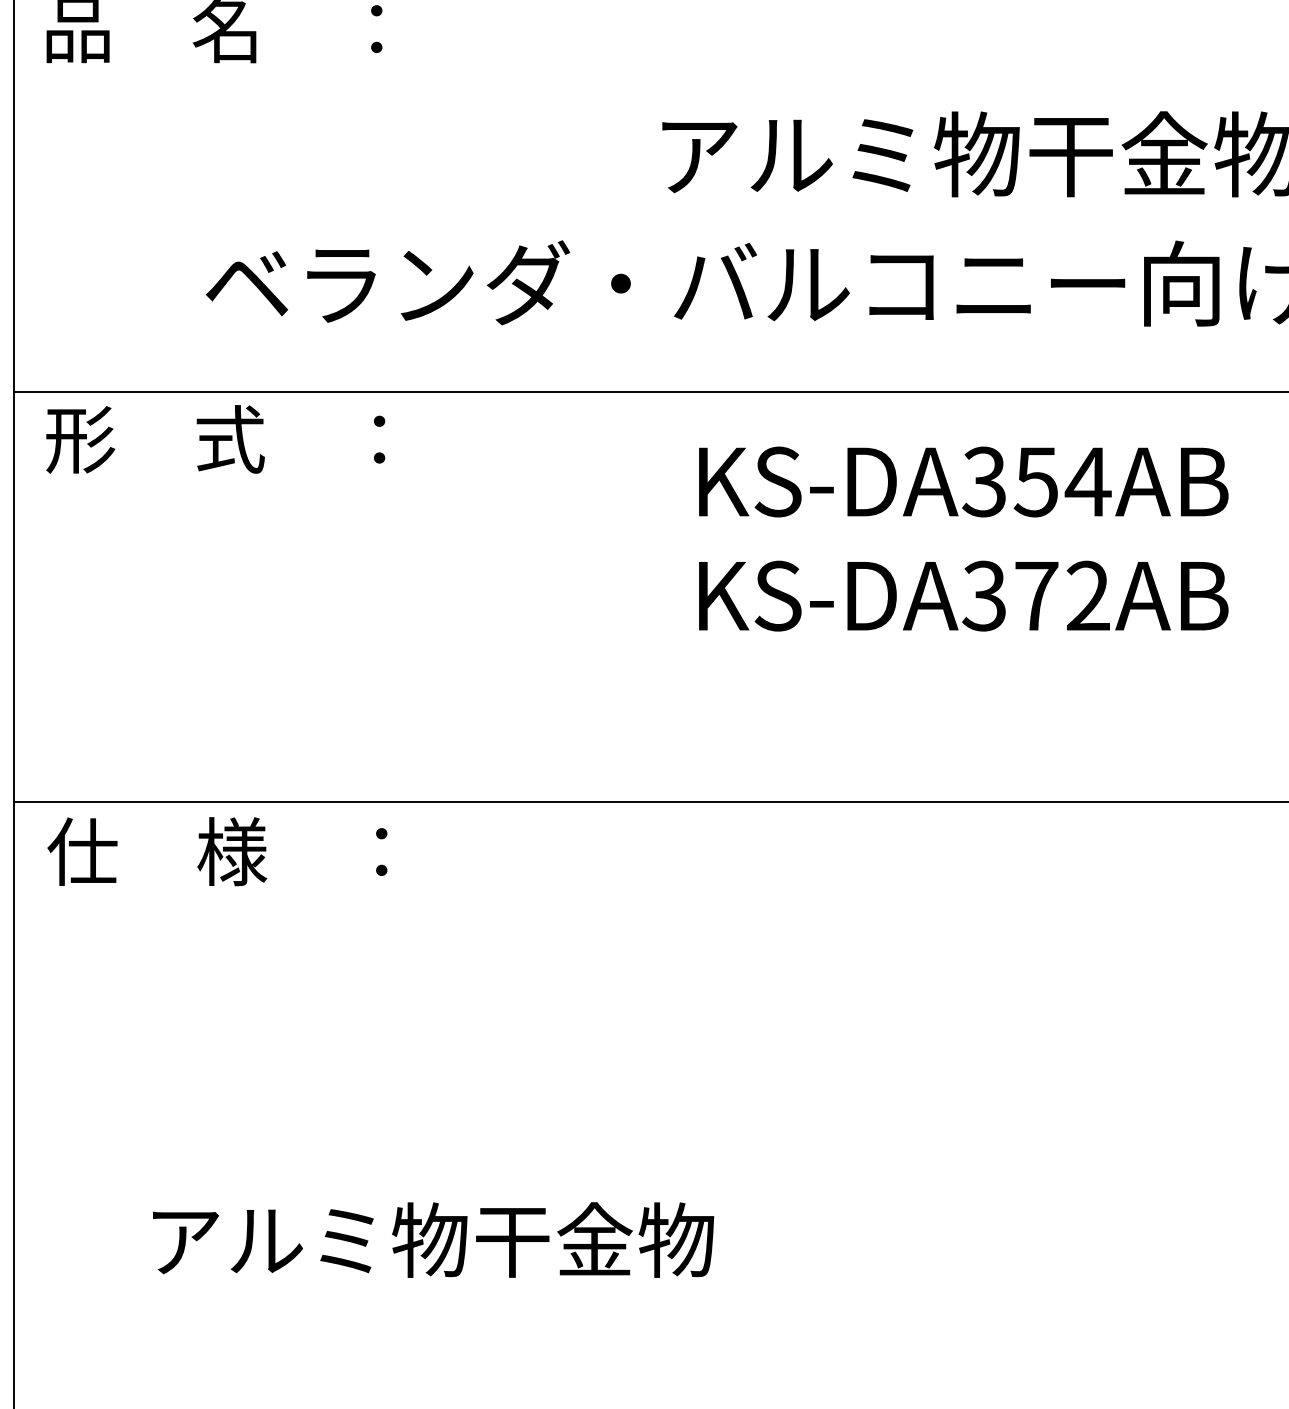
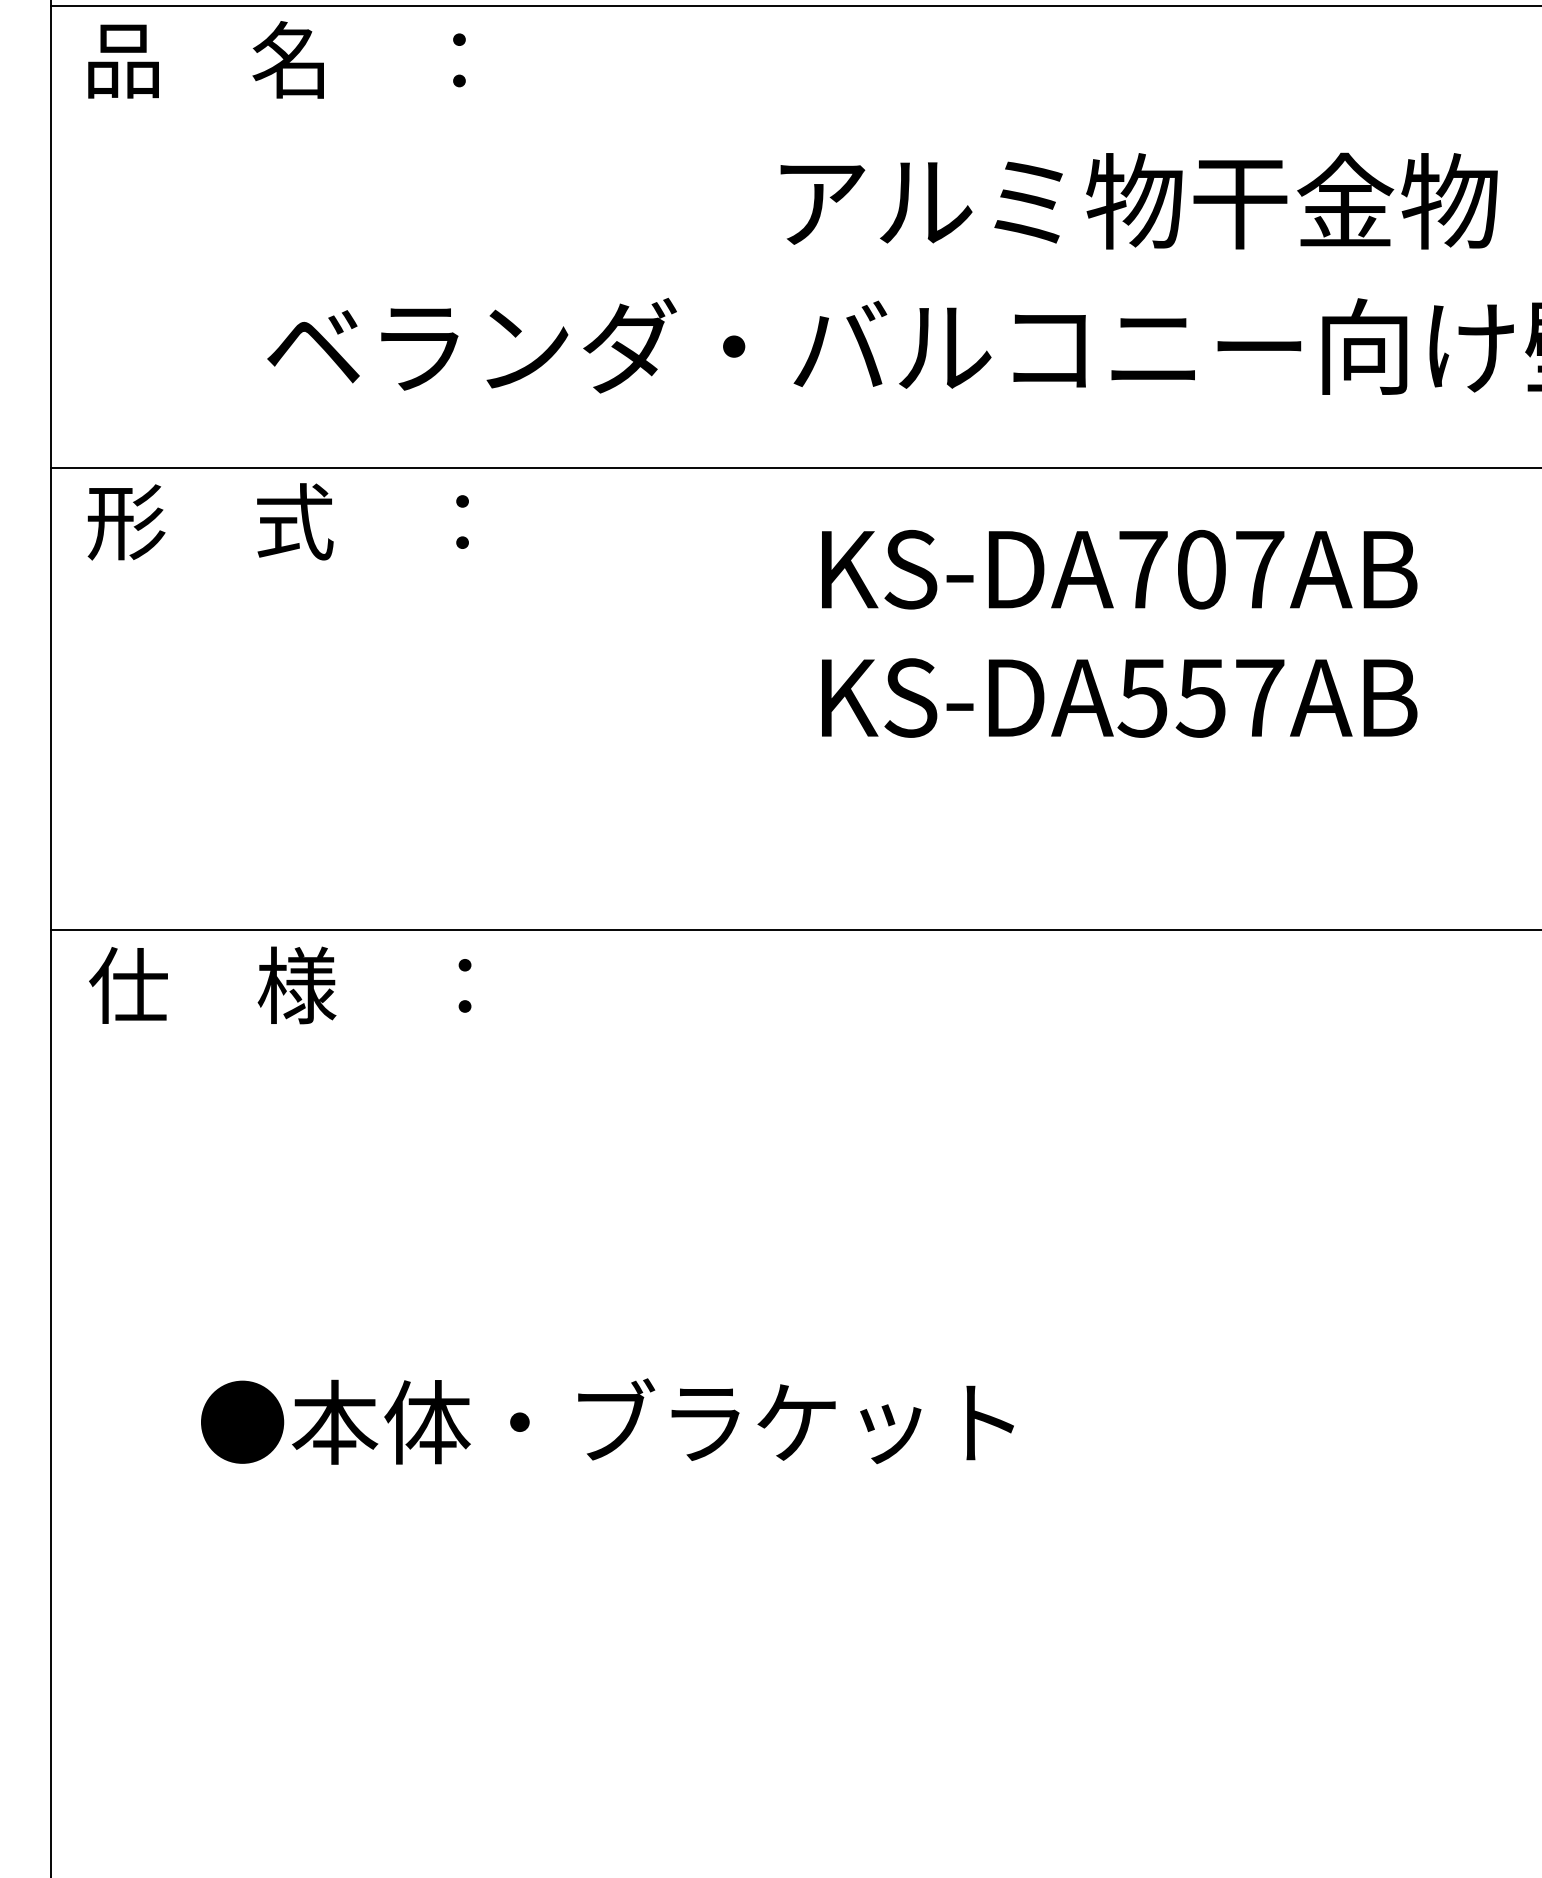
text: (1036, 481) -> (1201, 569), KS-DA354AB -> KS-DA707AB
text: (1035, 595) -> (1200, 697), KS-DA372AB -> KS-DA557AB
text: (508, 1239) -> (607, 1421), アルミ物干金物 -> ●本体・ブラケット

